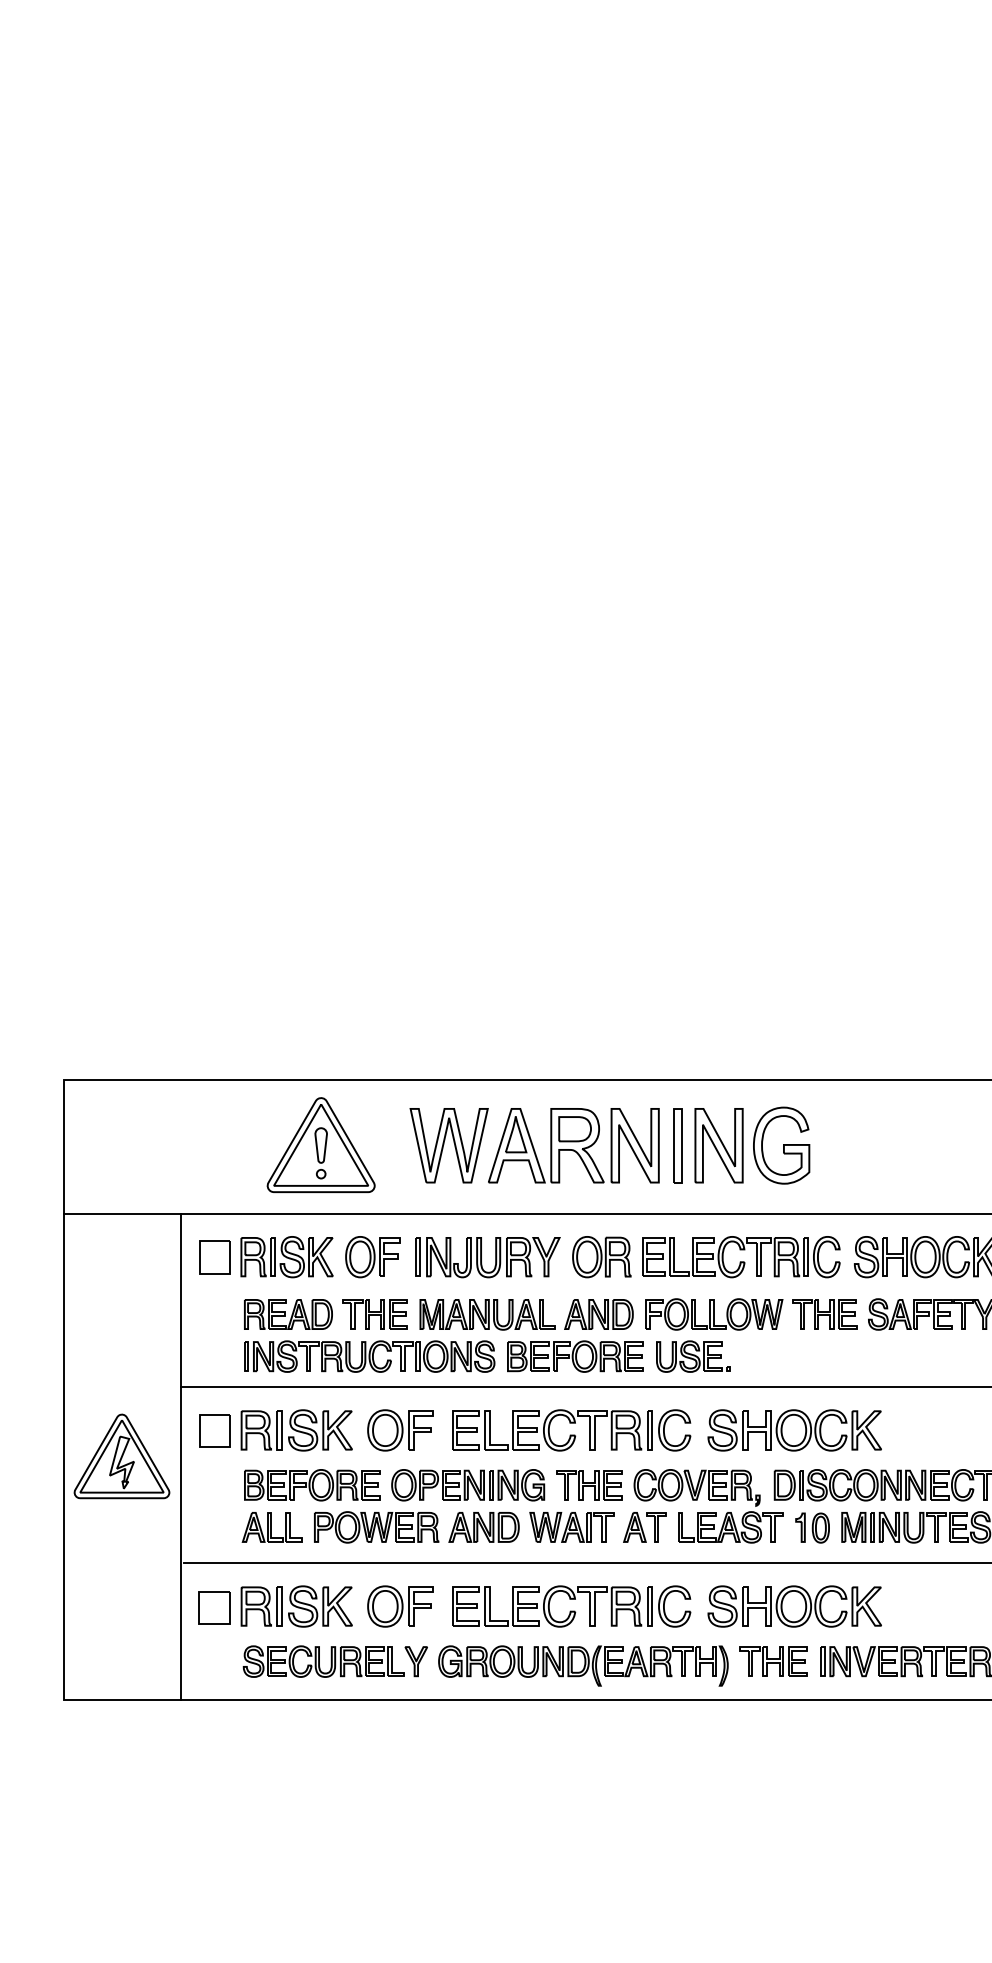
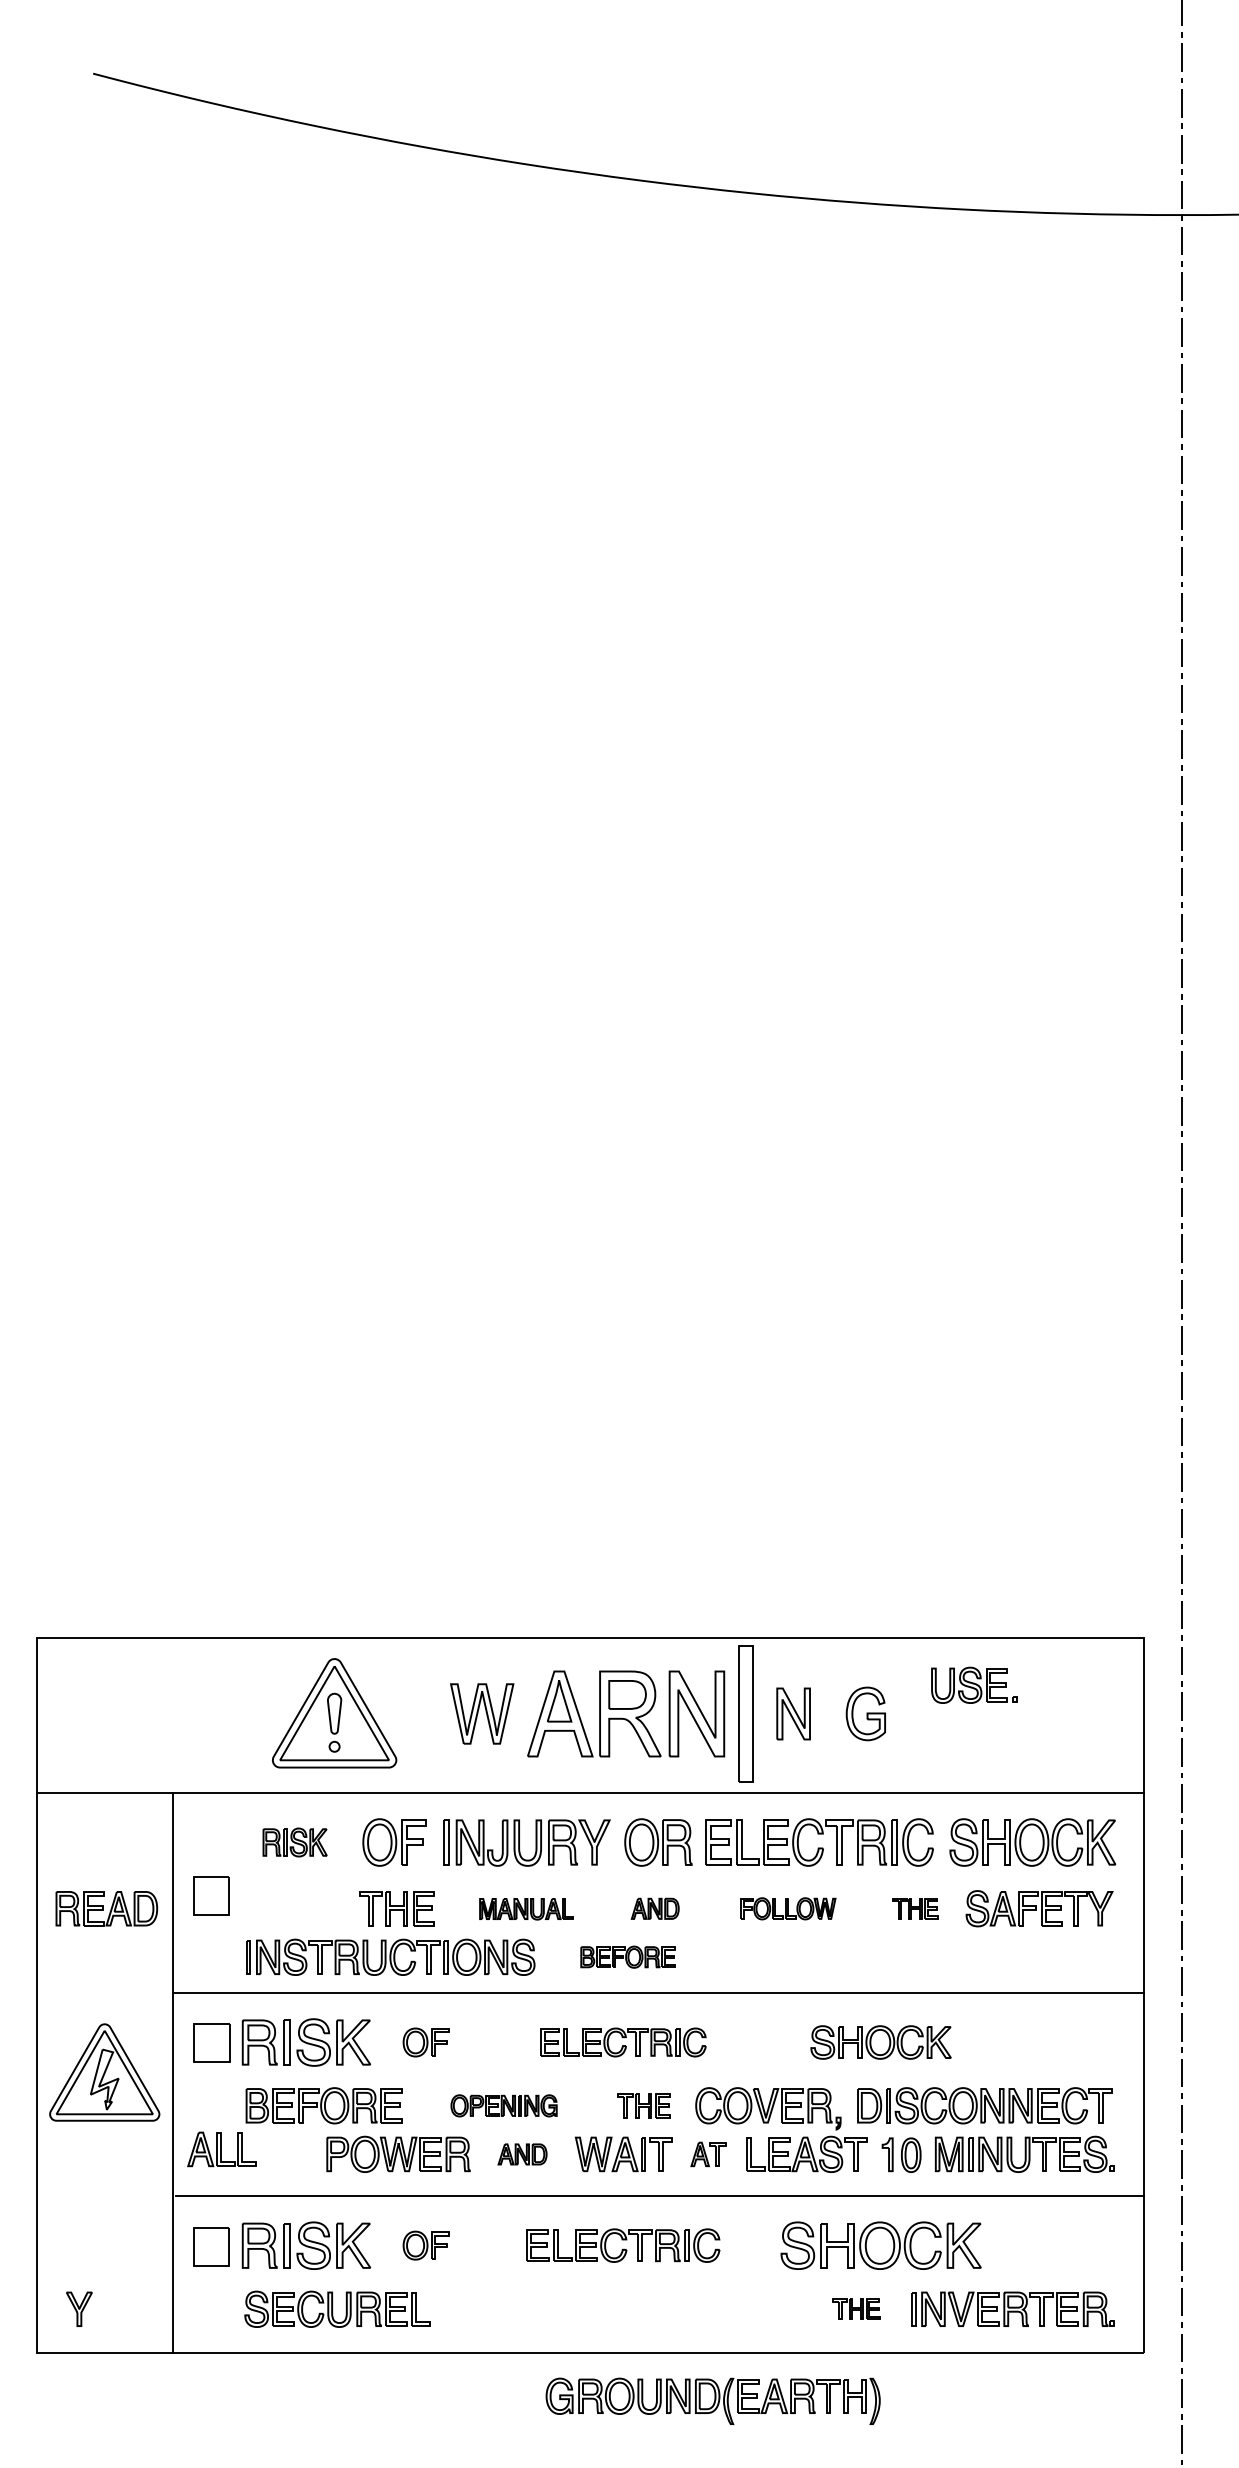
part: (448, 1145) -> (481, 1713), size x0.7
part: (677, 1145) -> (745, 1713), size x1.6
part: (718, 1145) -> (793, 1713), size x0.6
part: (781, 1145) -> (865, 1713), size x0.6
part: (214, 1257) -> (211, 1895), moved
part: (286, 1257) -> (294, 1842), size x0.6
part: (288, 1314) -> (106, 1908), moved
part: (599, 1314) -> (655, 1908), size x0.6
part: (714, 1314) -> (788, 1908), size x0.6
part: (824, 1314) -> (915, 1908), size x0.6
part: (487, 1315) -> (526, 1909), size x0.6
part: (575, 1355) -> (627, 1956), size x0.6
part: (693, 1355) -> (974, 1684), moved
part: (399, 1430) -> (425, 2042), size x0.6
part: (571, 1430) -> (623, 2042), size x0.6
part: (794, 1430) -> (880, 2042), size x0.7
part: (467, 1485) -> (503, 2105), size x0.6
part: (588, 1485) -> (643, 2105), size x0.7
part: (271, 1527) -> (221, 2149), moved
part: (484, 1527) -> (522, 2154), size x0.6
part: (645, 1527) -> (708, 2154), size x0.7
part: (399, 1606) -> (425, 2245), size x0.6
part: (571, 1606) -> (623, 2245), size x0.7
part: (416, 1660) -> (79, 2308), moved
part: (773, 1661) -> (856, 2309), size x0.6
part: (582, 1665) -> (712, 2400), moved

